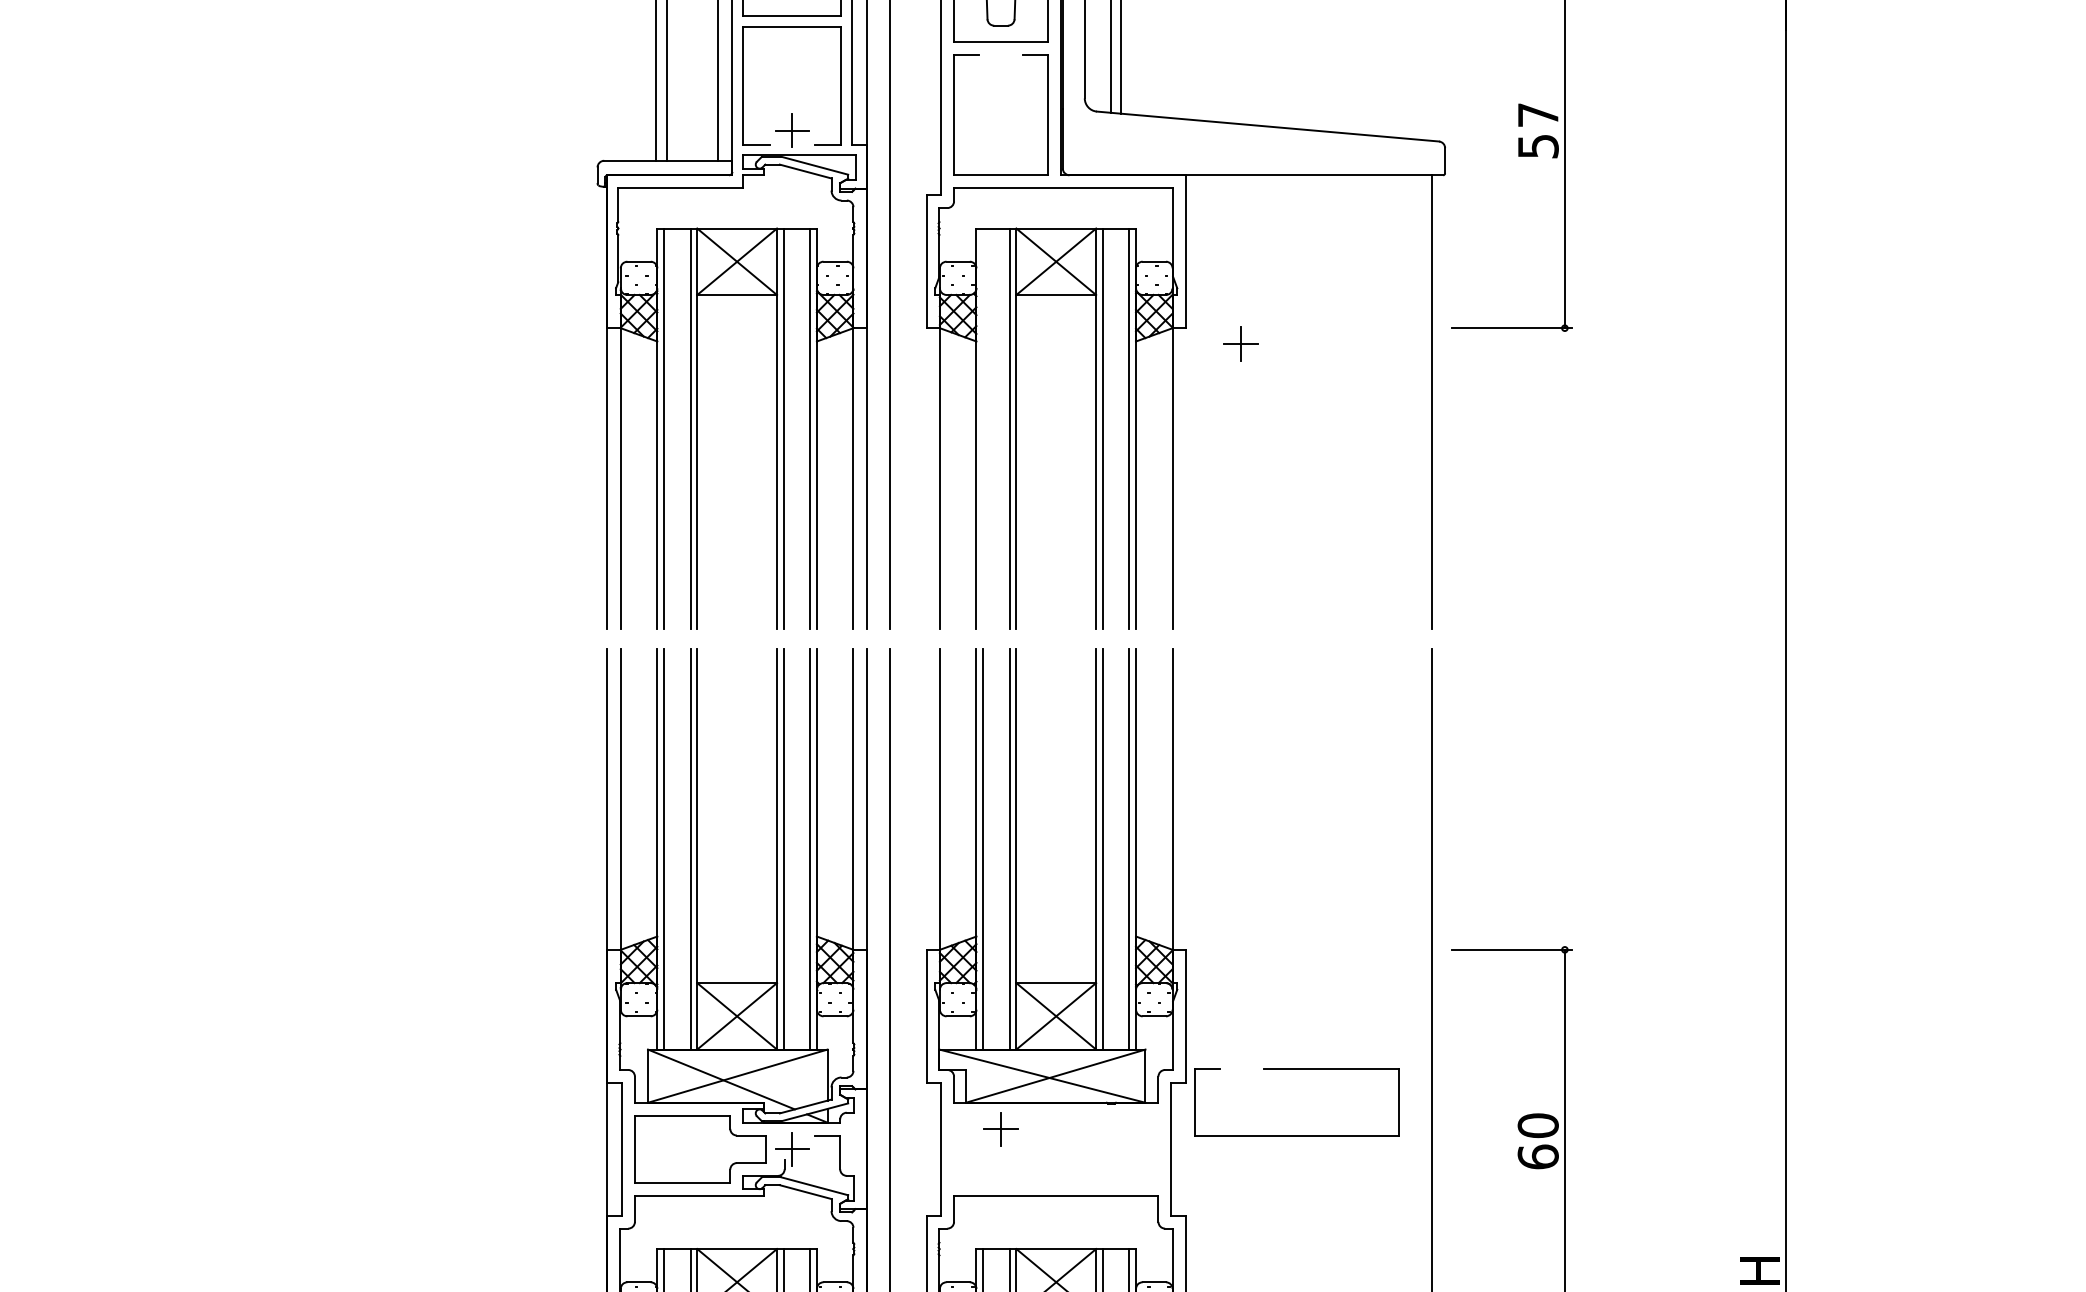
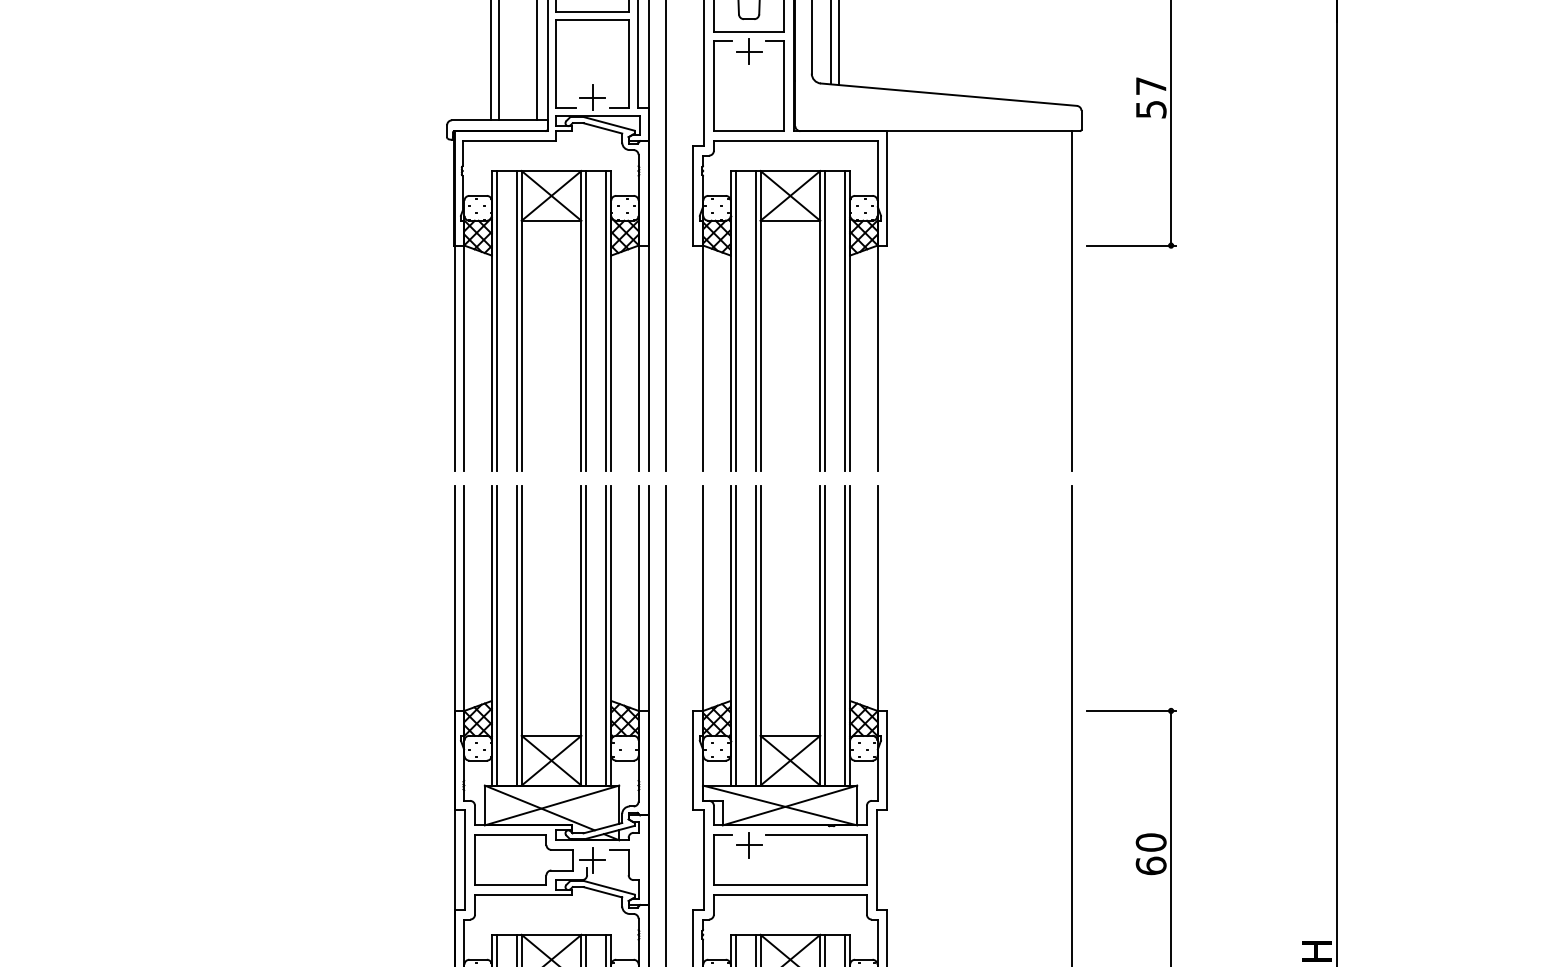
part: (1240, 343) -> (748, 51), moved
line: (983, 428) -> (735, 320), added
part: (1296, 1069) -> (789, 835), moved

